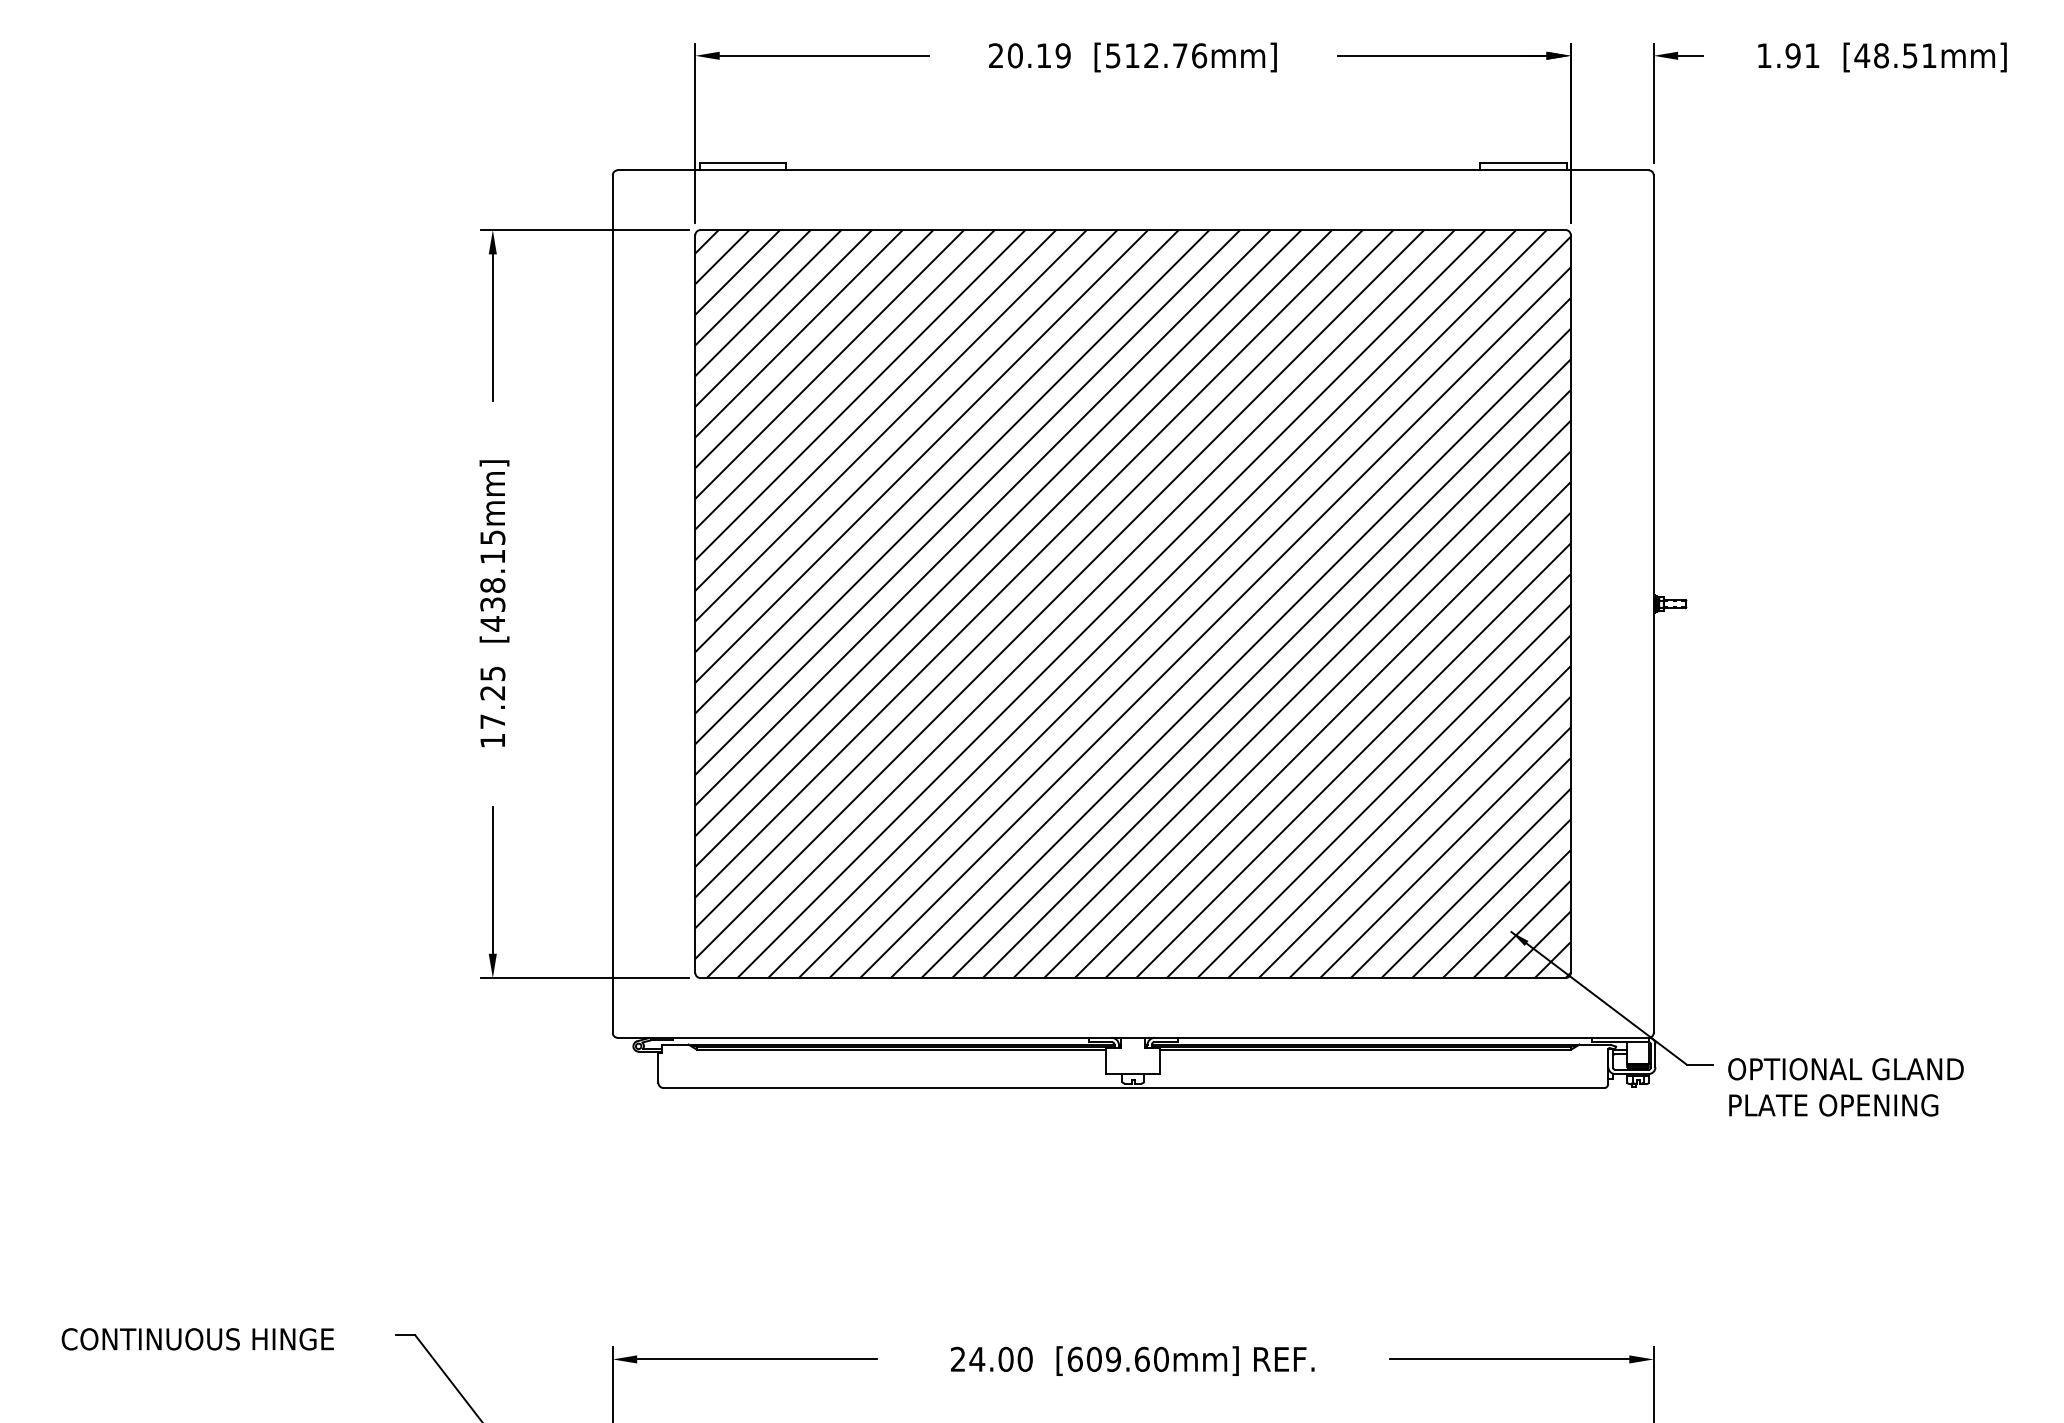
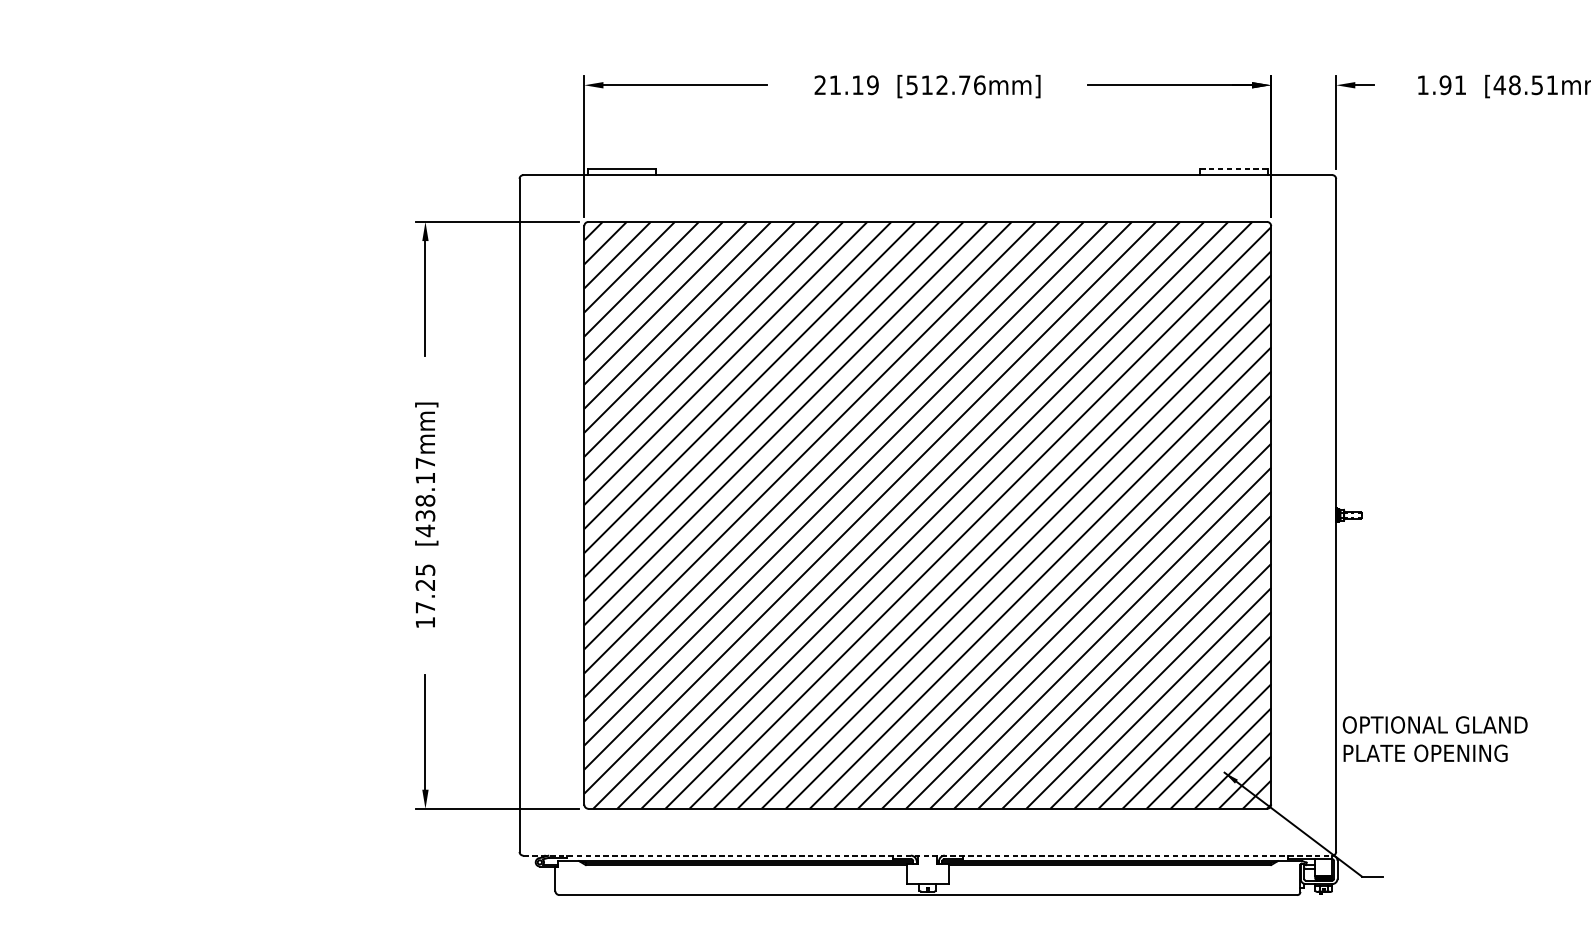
text: (1014, 55) -> (834, 85), 20.19 -> 21.19
line: (1524, 162) -> (1234, 168), solid -> dashed
text: (492, 537) -> (425, 463), [438.15mm] -> [438.17mm]
line: (1133, 1037) -> (928, 855), solid -> dashed
text: (1845, 1087) -> (1434, 739), moved

